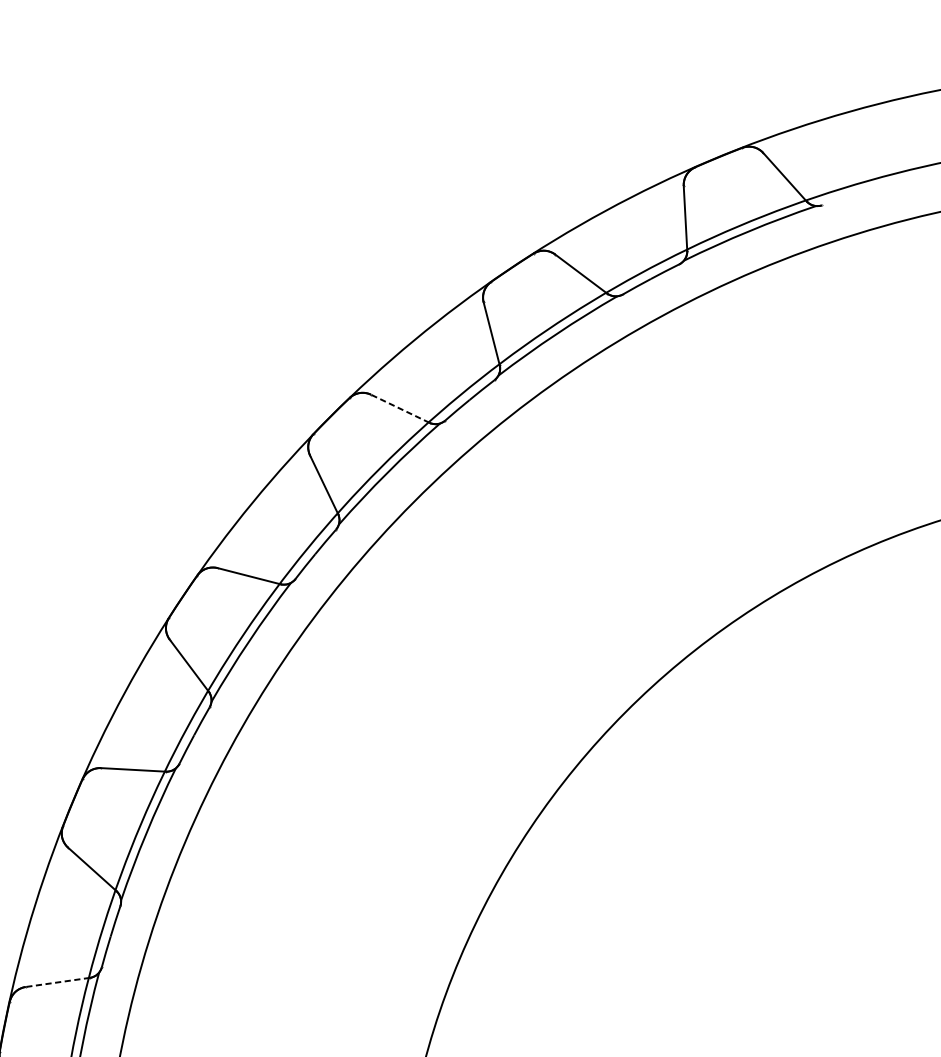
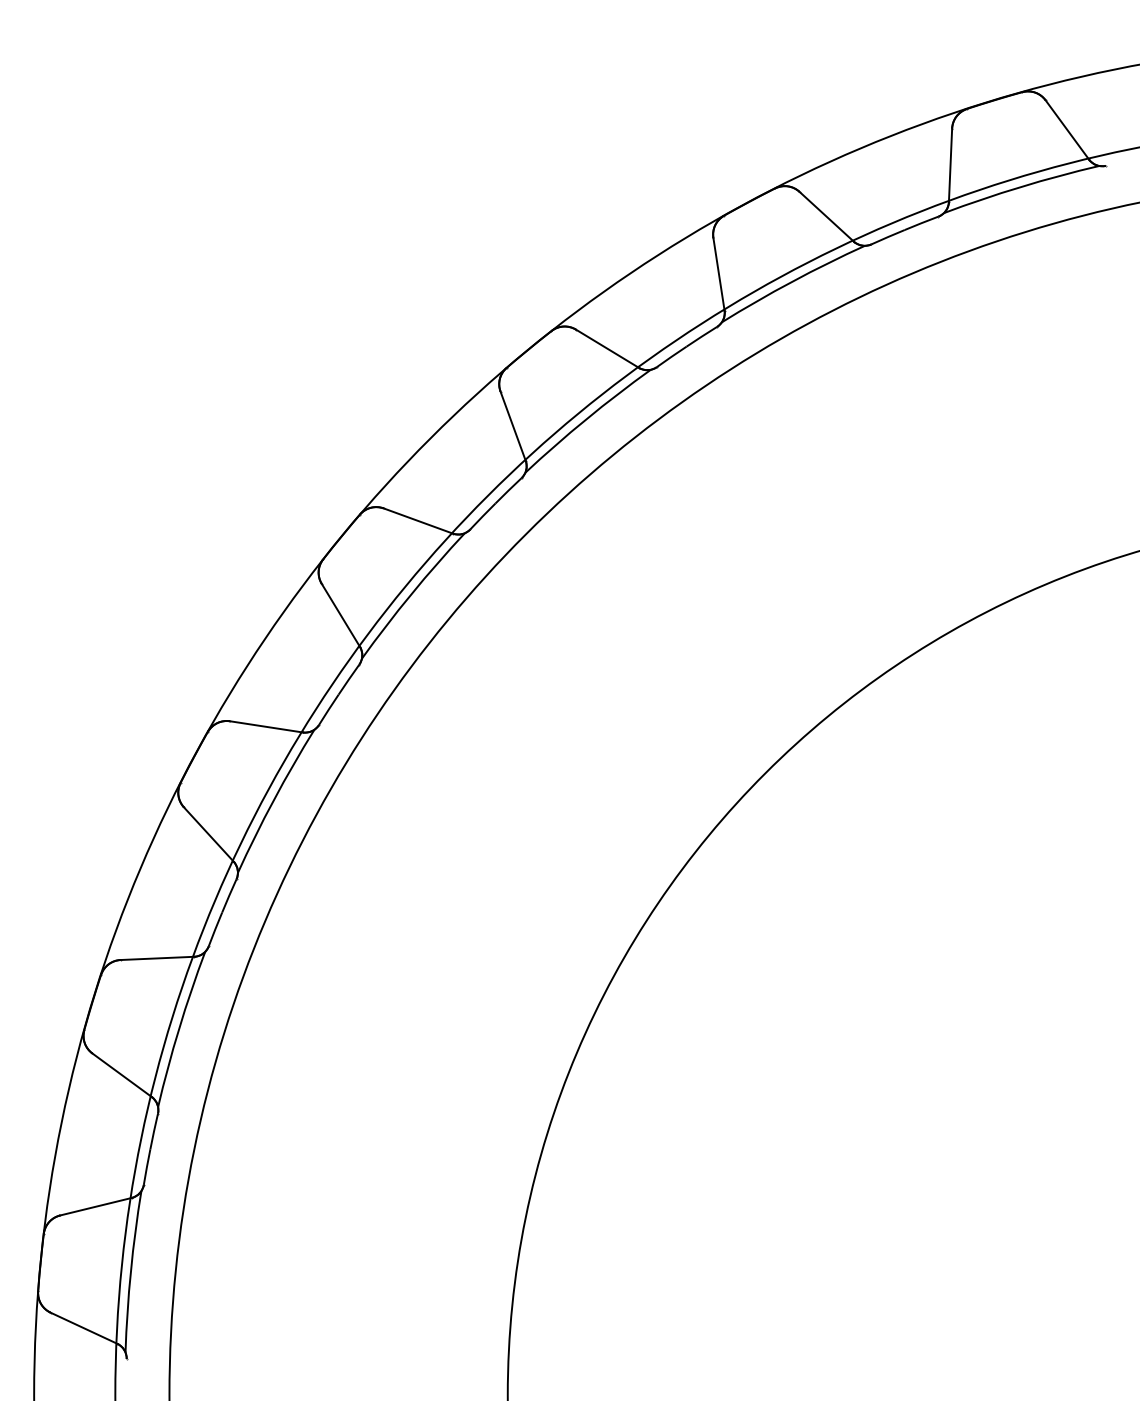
line: (400, 408) -> (607, 348), dashed -> solid
line: (57, 982) -> (157, 958), dashed -> solid

